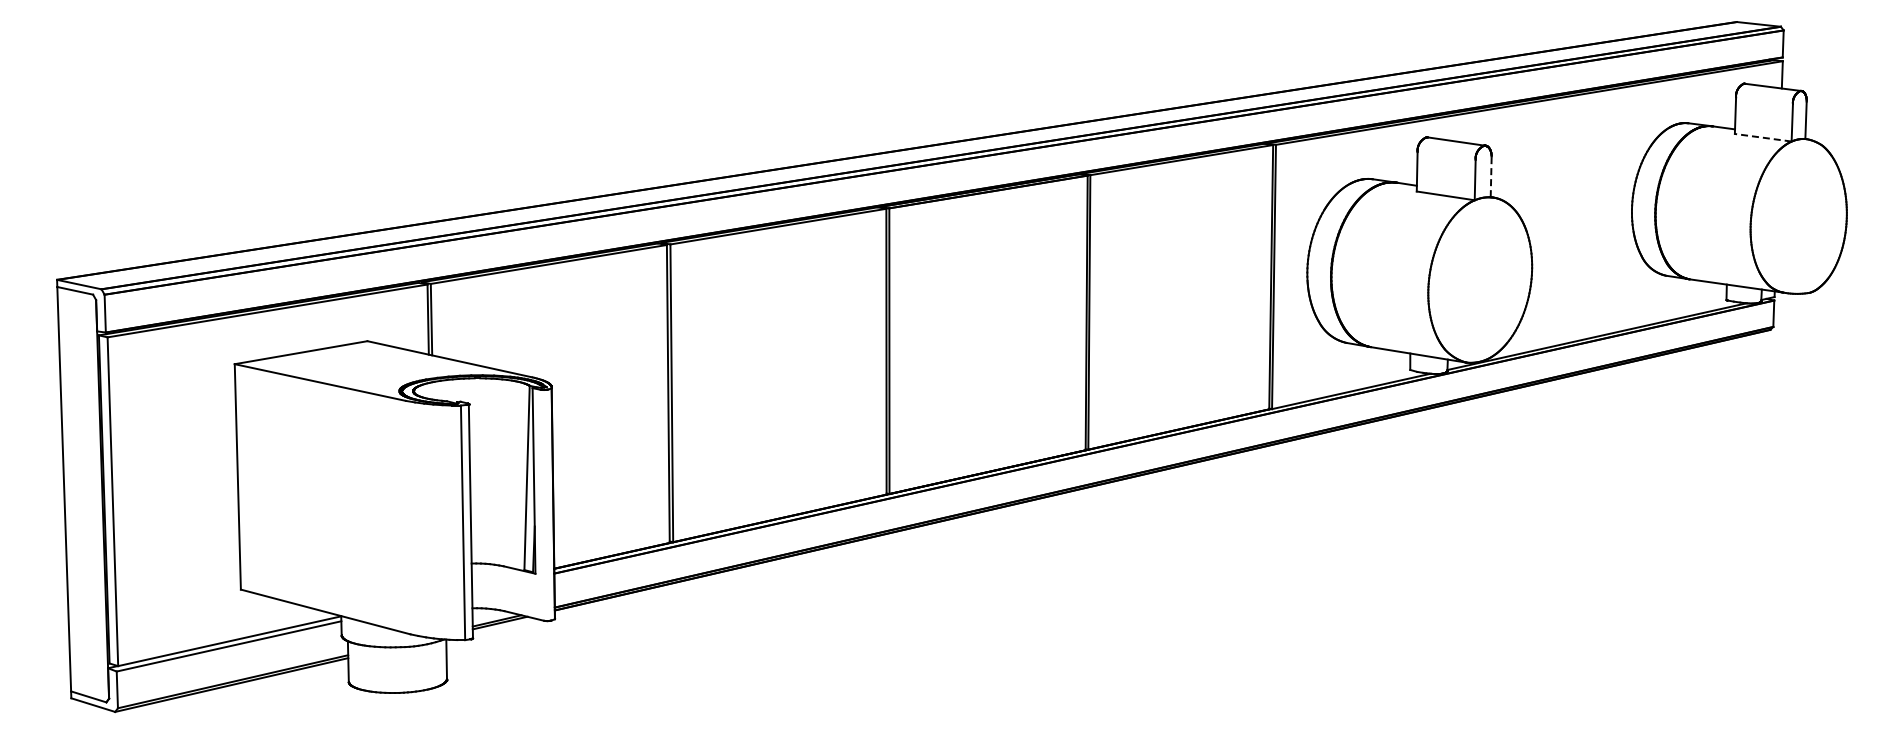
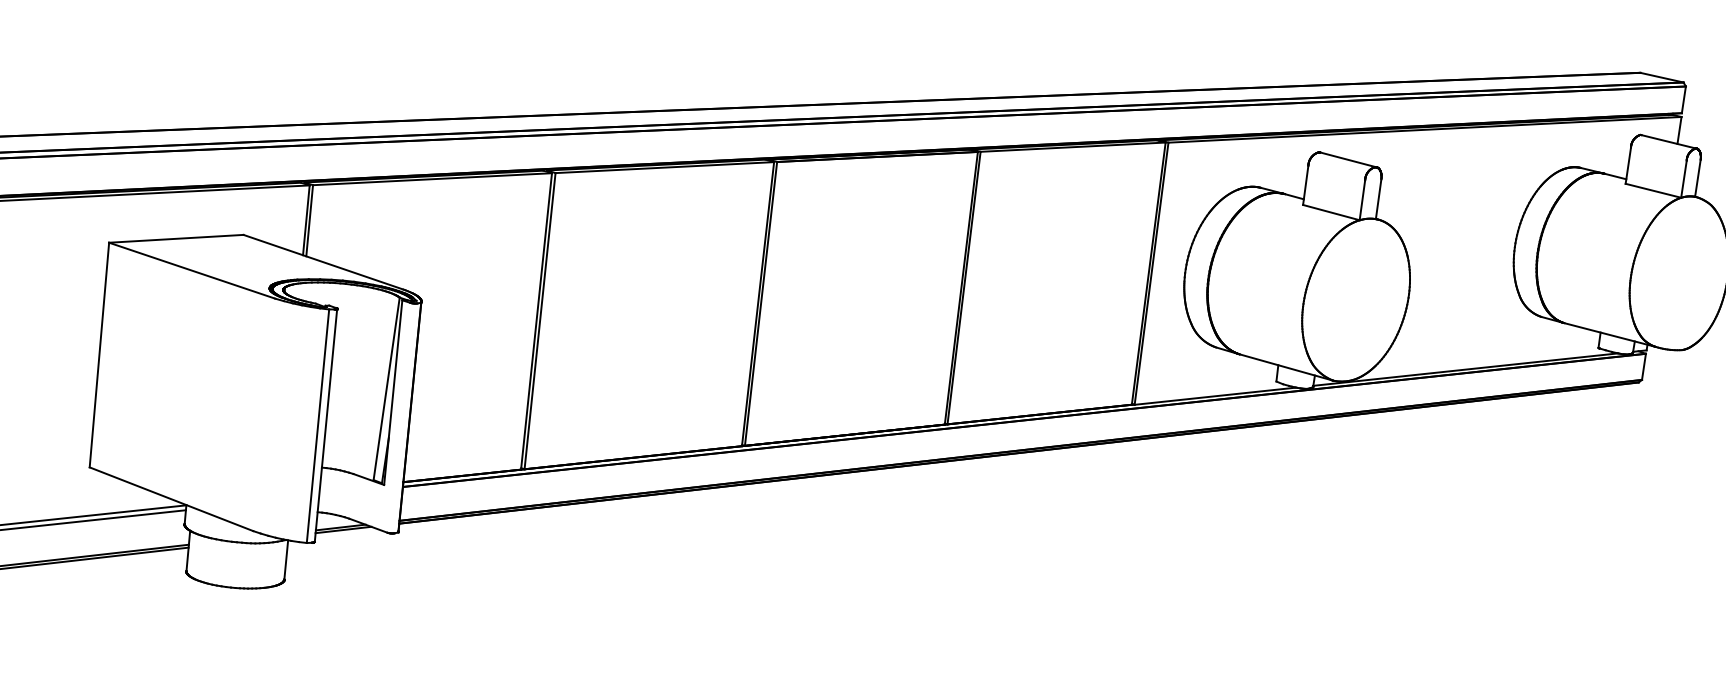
line: (1763, 137) -> (1653, 190), dashed -> solid
line: (1491, 177) -> (1378, 199), dashed -> solid

